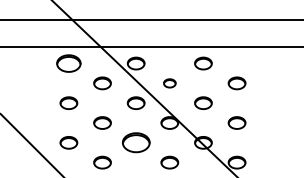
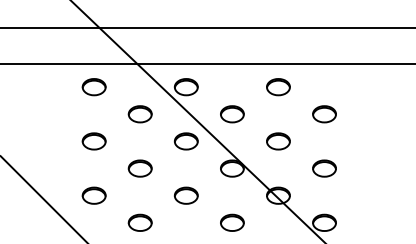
part: (68, 63) -> (93, 87), size x0.71
part: (169, 83) -> (231, 114), size x1.43
part: (135, 142) -> (185, 195), size x0.62

